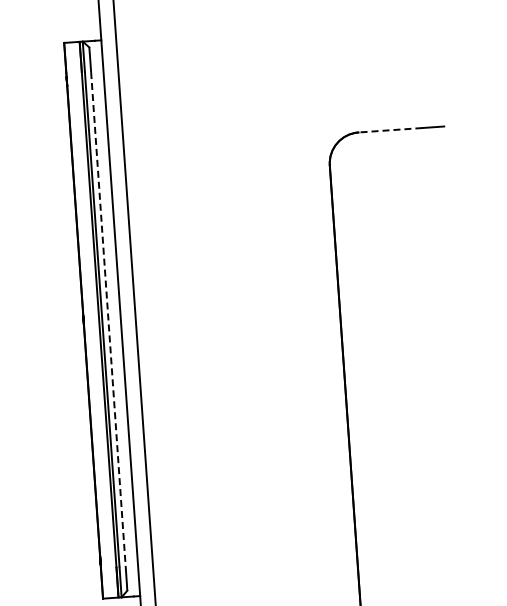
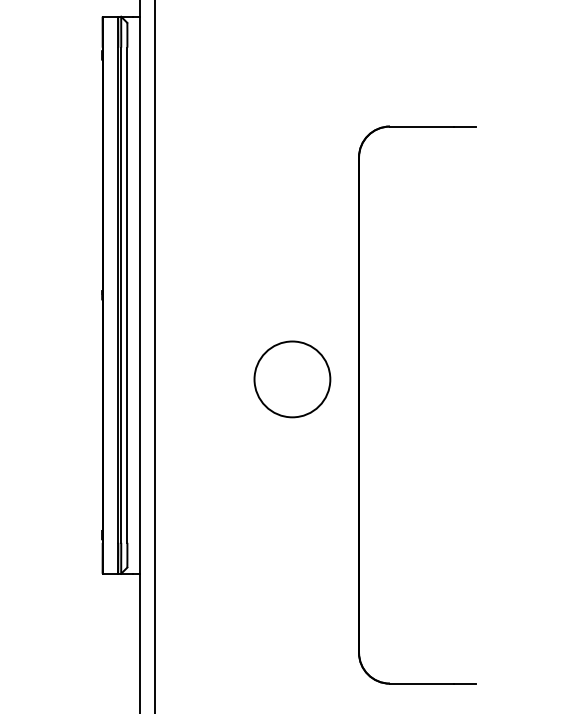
line: (389, 130) -> (421, 126), dashed -> solid
line: (108, 319) -> (127, 295), dashed -> solid
circle: (278, 391) -> (292, 379), added

